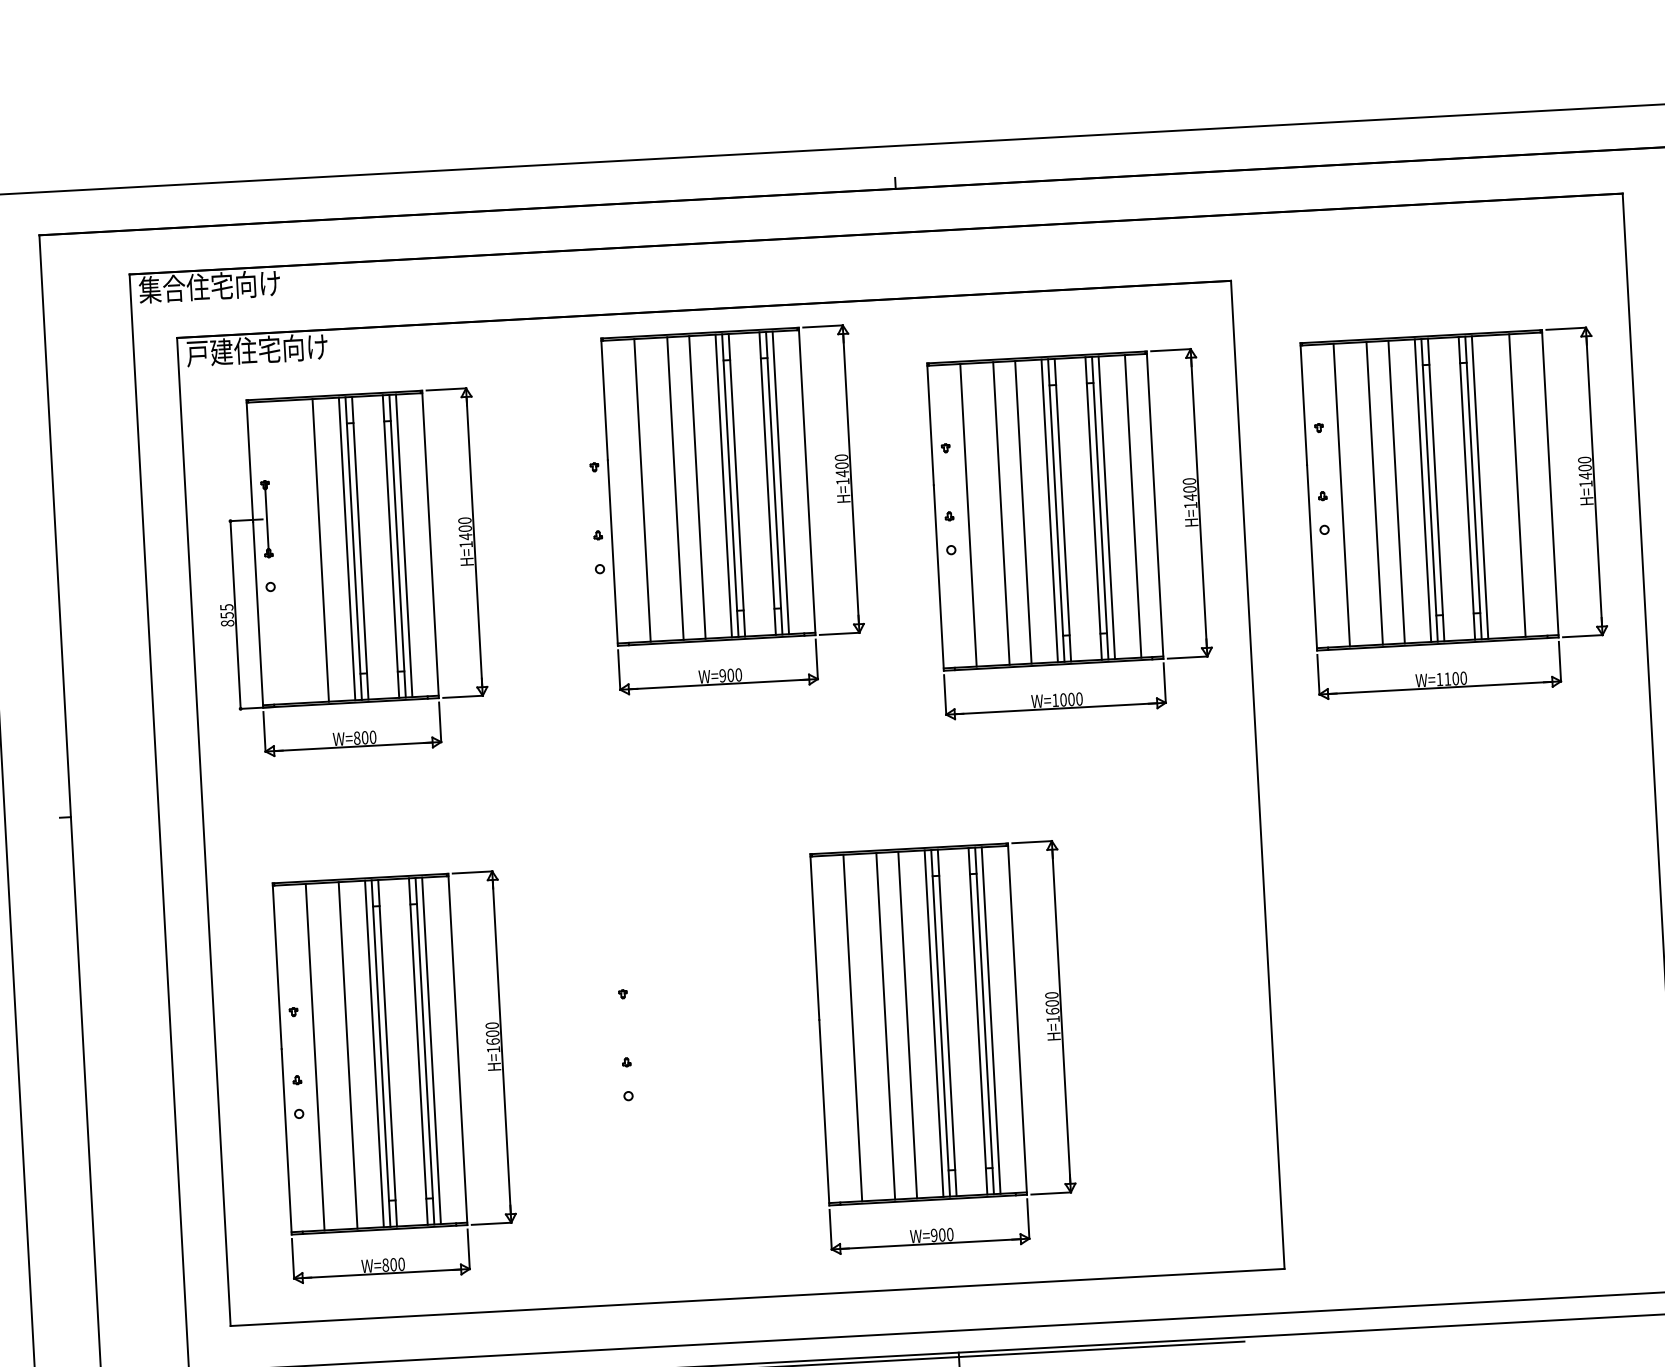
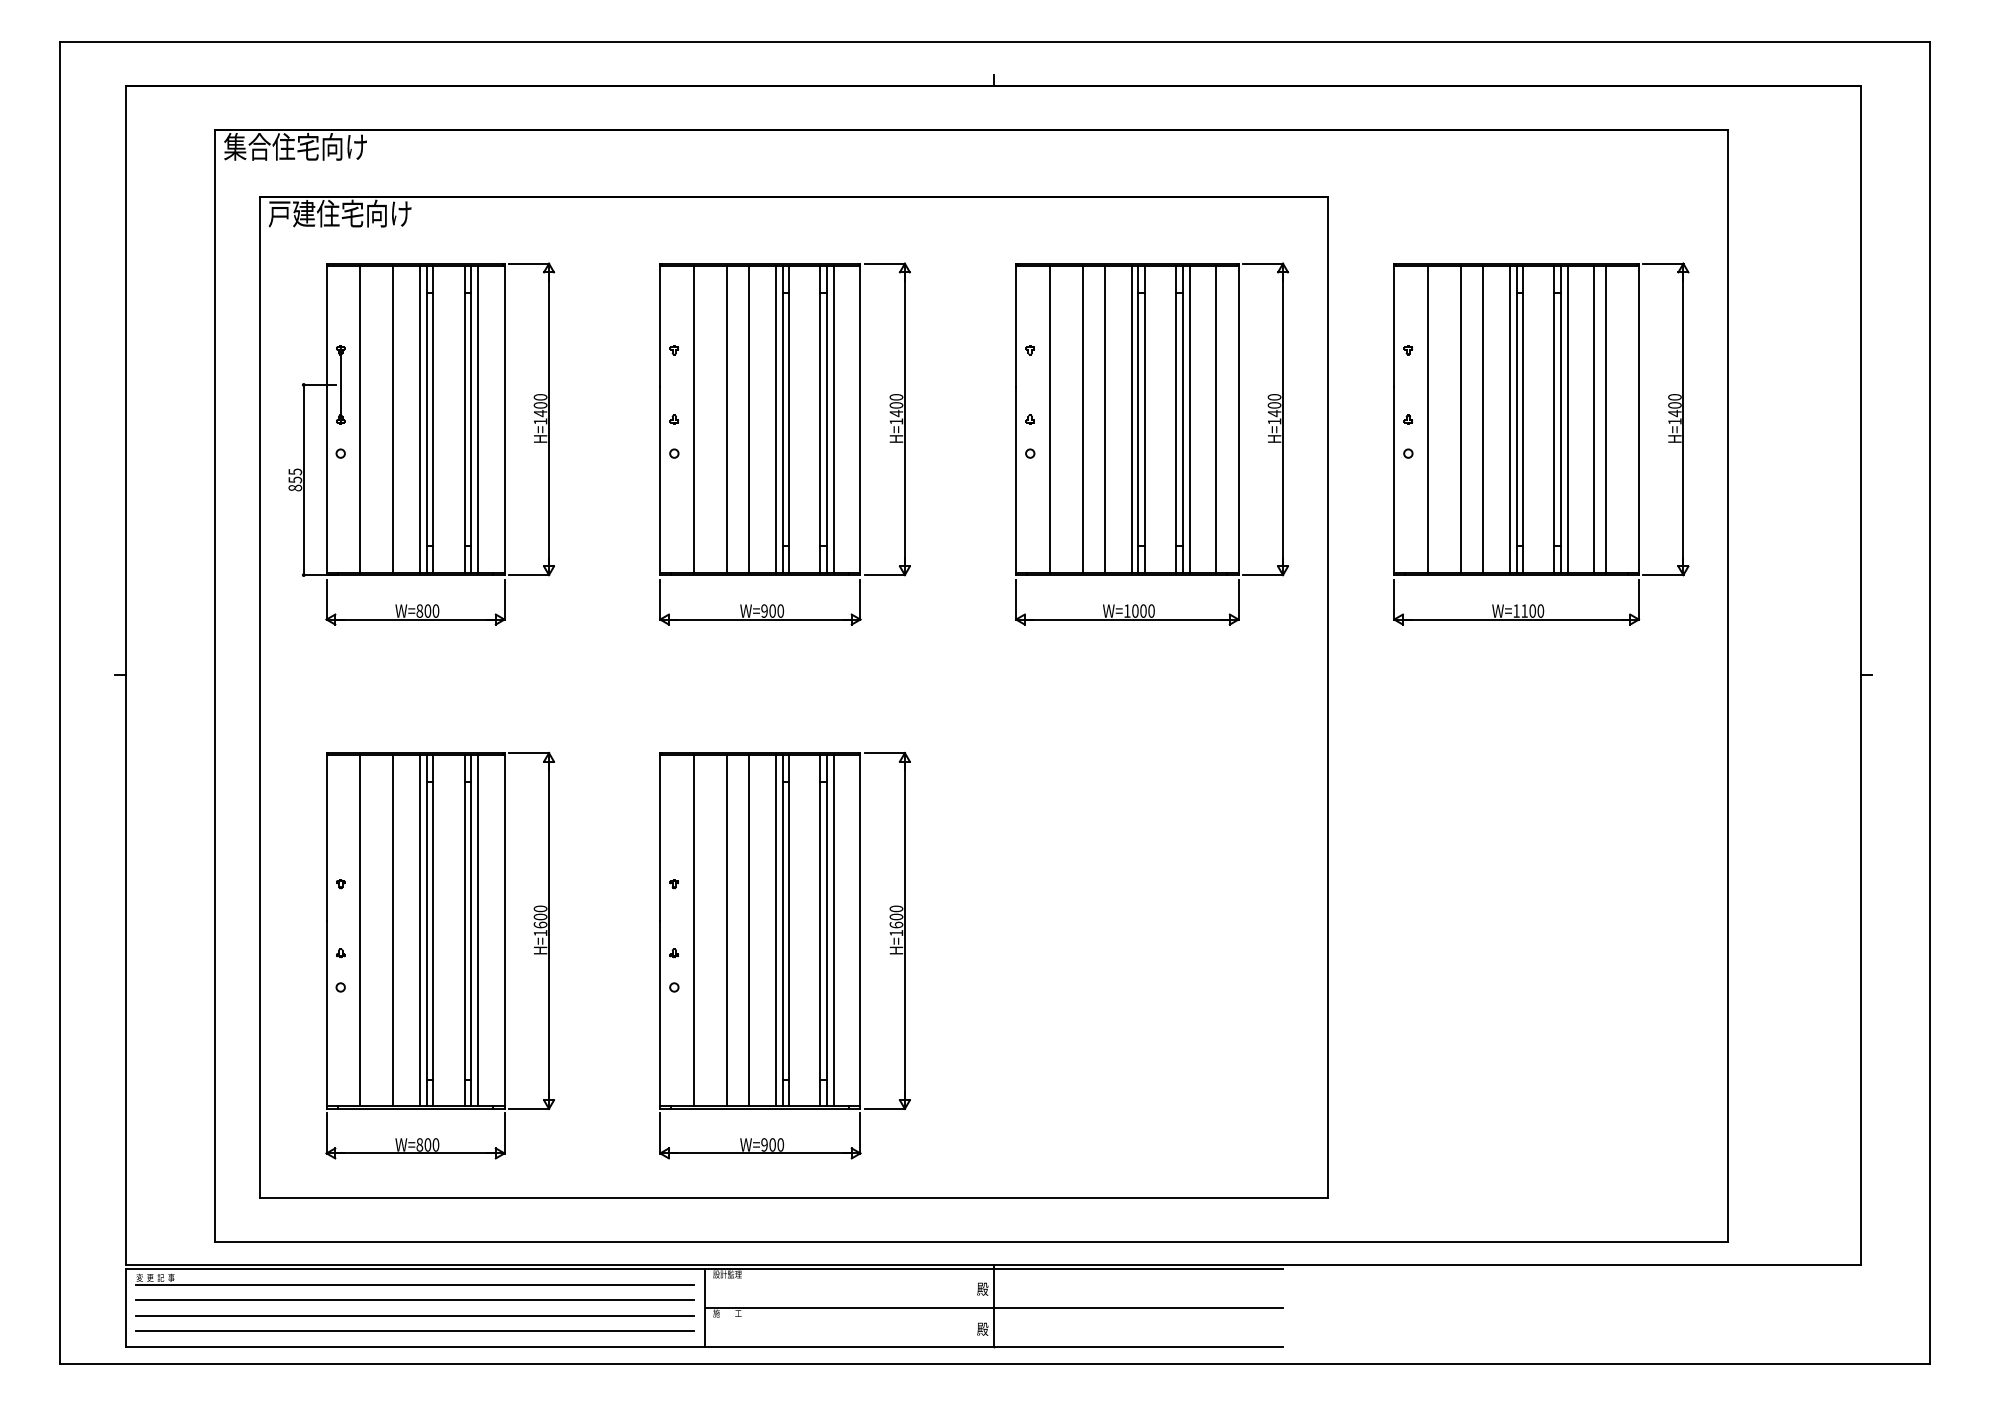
line: (1506, 486) -> (1594, 419), added
part: (733, 509) -> (784, 443), moved
line: (287, 552) -> (359, 419), added
part: (943, 1047) -> (784, 955), moved

